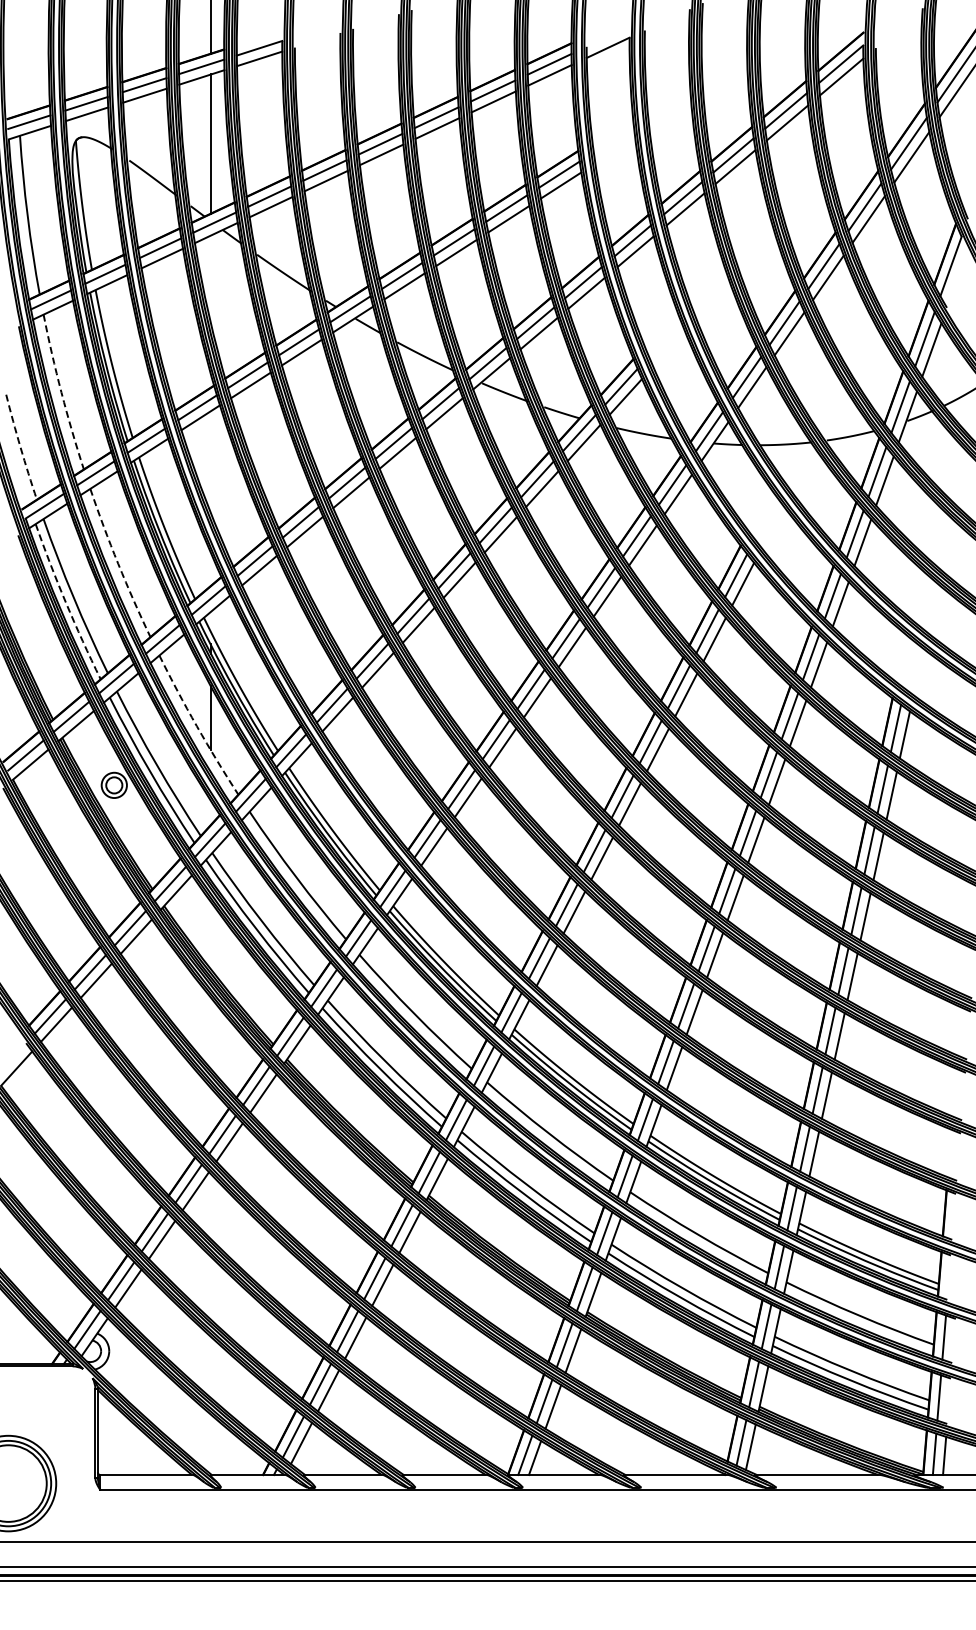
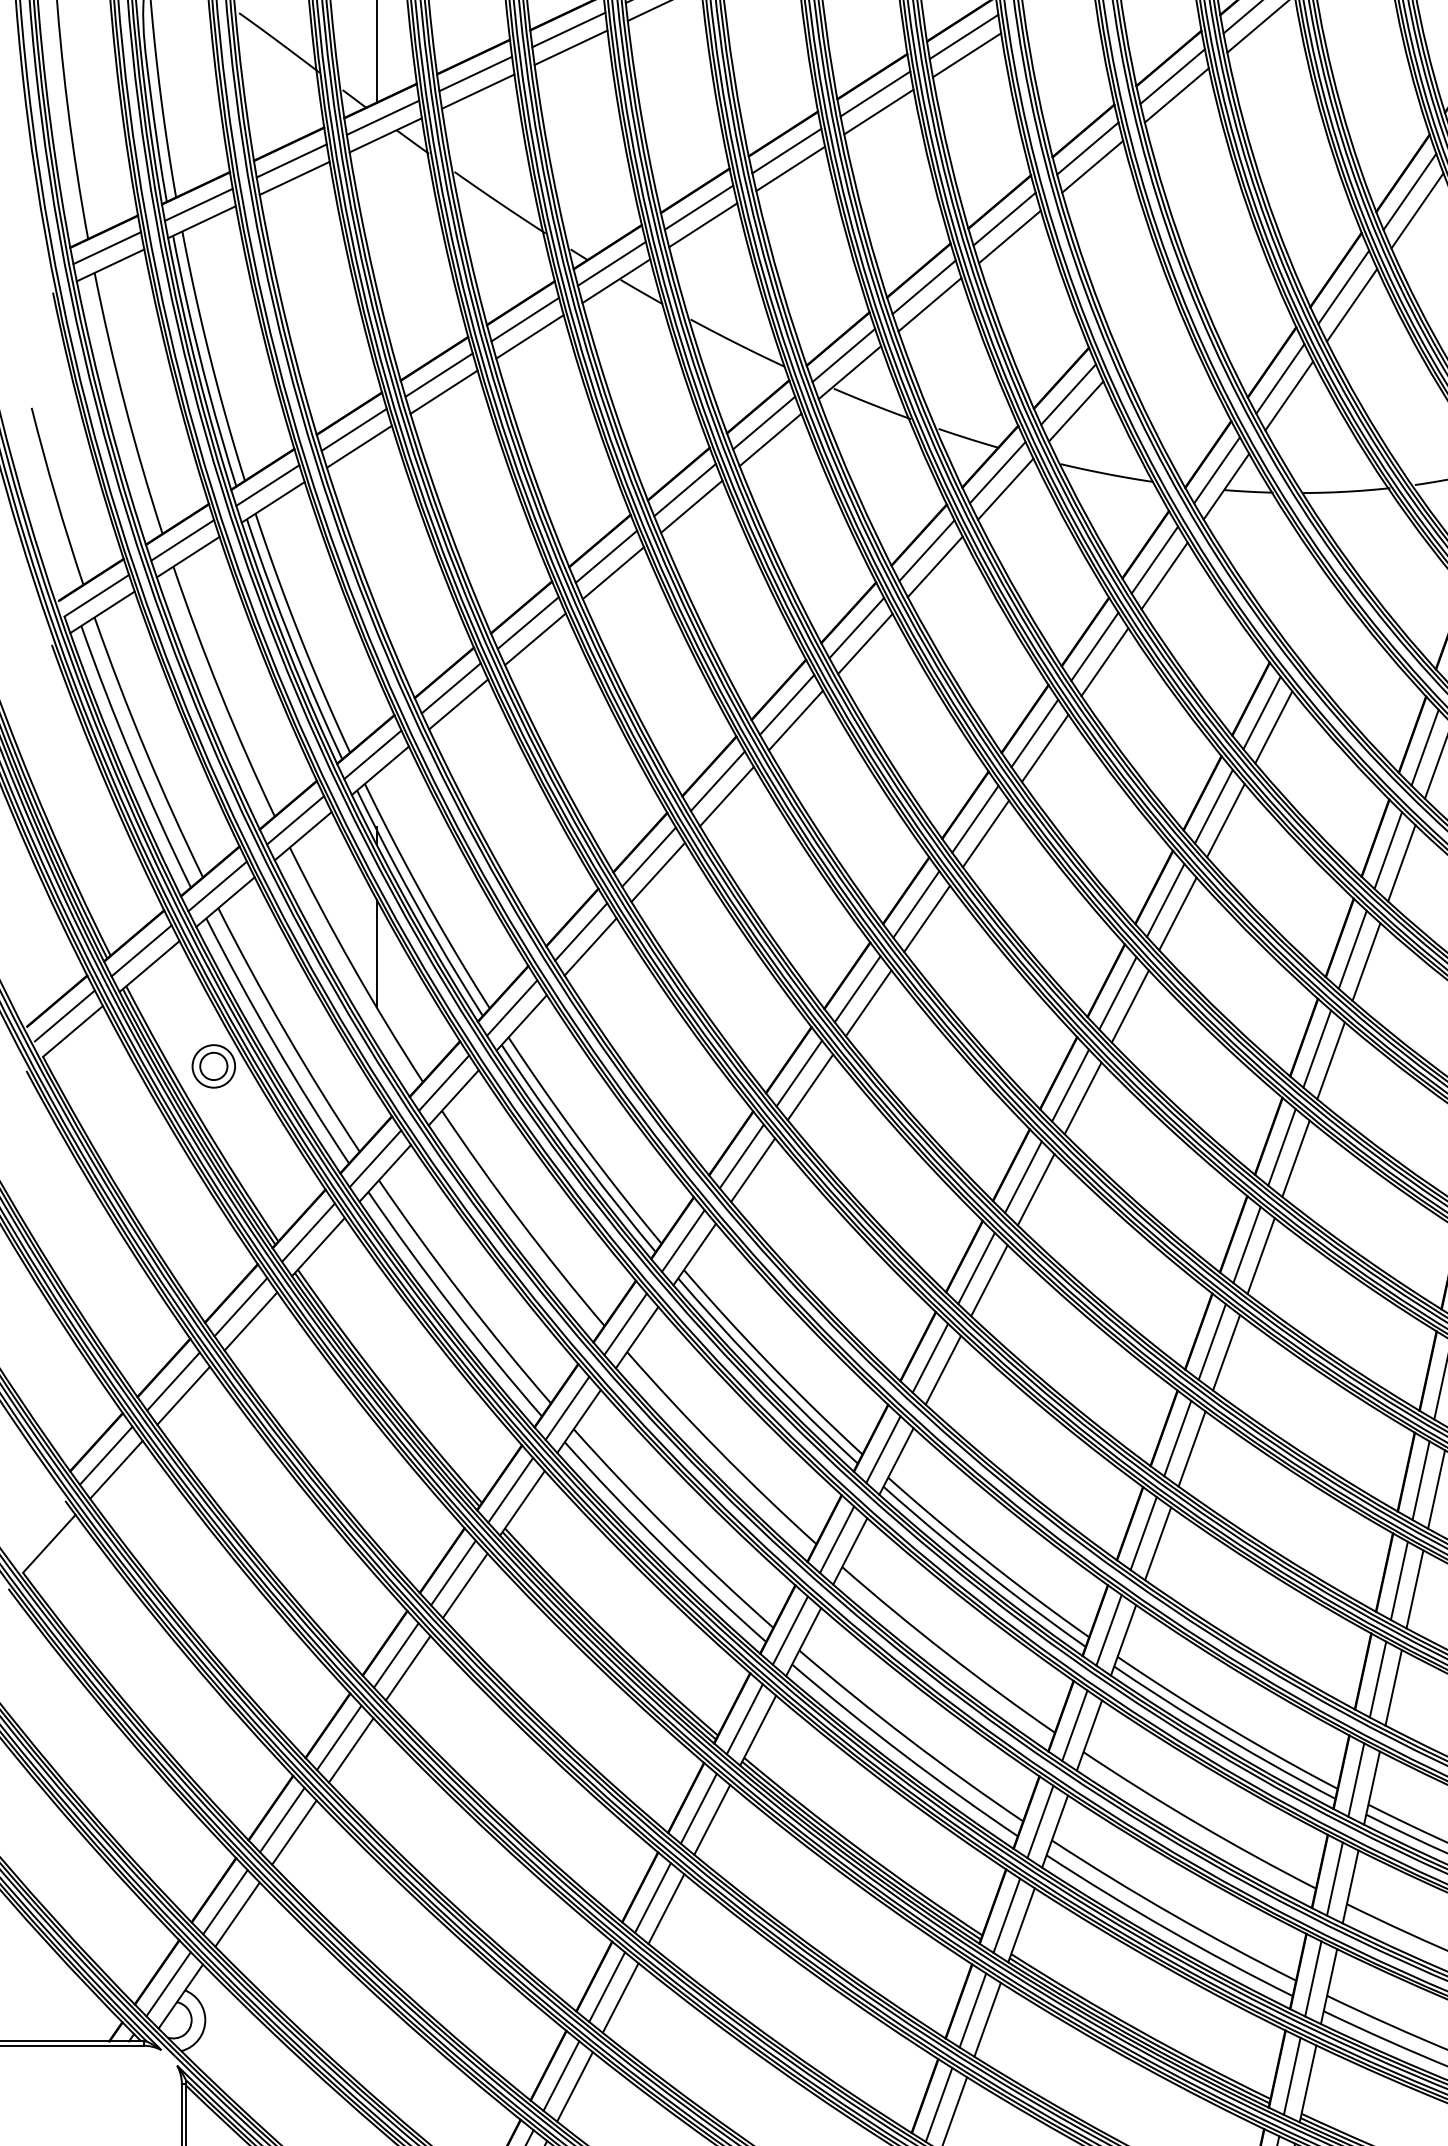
arc: (61, 392) -> (124, 404), dashed -> solid
arc: (20, 447) -> (55, 496), dashed -> solid
arc: (118, 563) -> (220, 692), dashed -> solid
arc: (65, 602) -> (131, 758), dashed -> solid
arc: (196, 726) -> (352, 967), dashed -> solid

